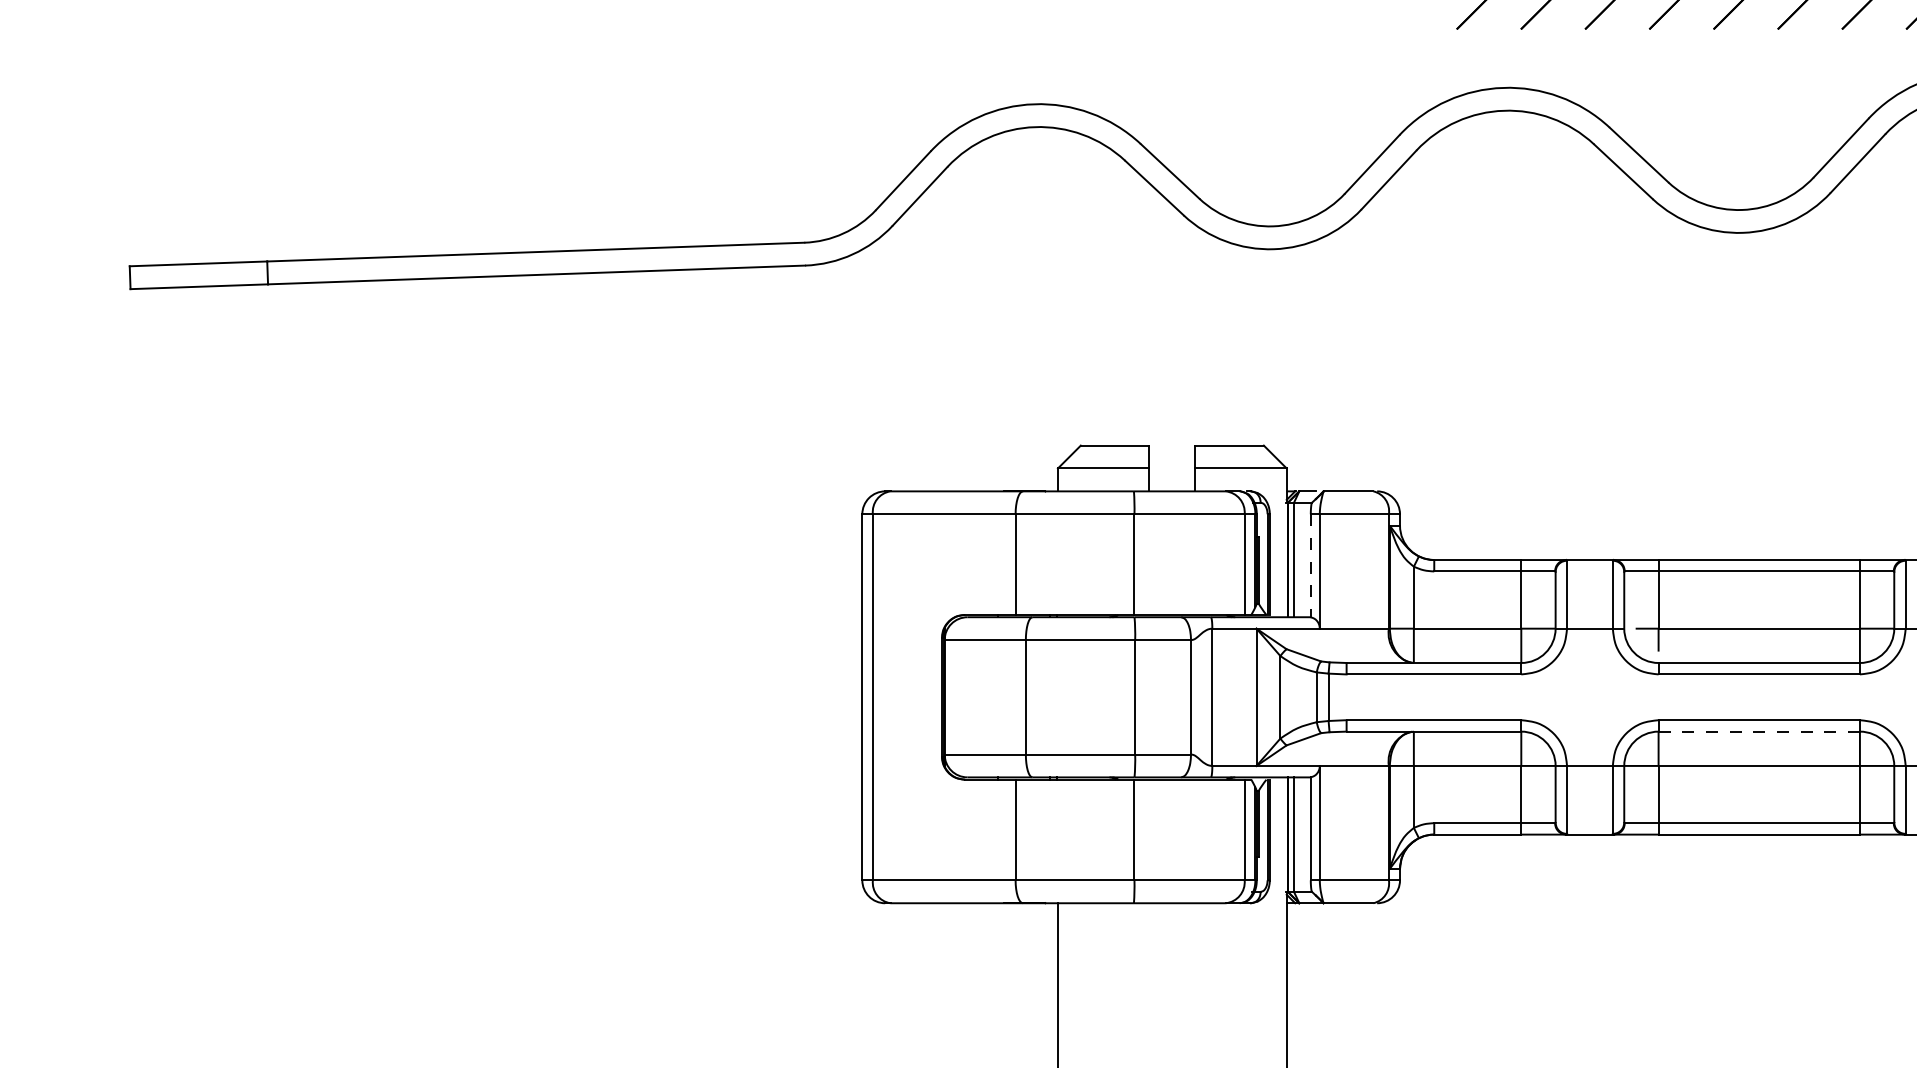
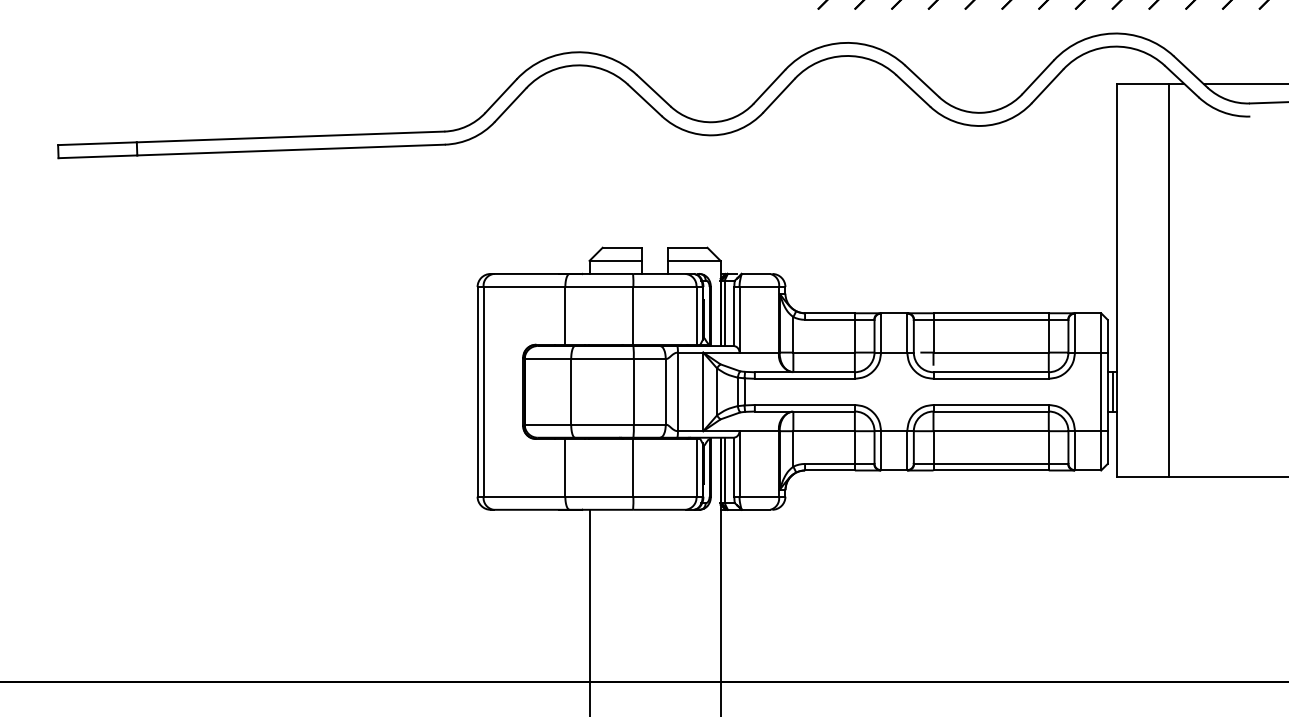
line: (1311, 565) -> (734, 316), dashed -> solid
line: (1759, 731) -> (991, 411), dashed -> solid

